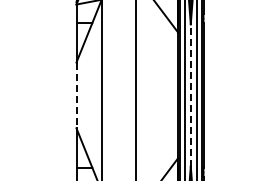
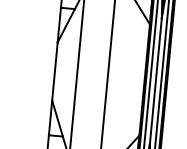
line: (190, 94) -> (155, 80), dashed -> solid
line: (76, 95) -> (54, 71), dashed -> solid

